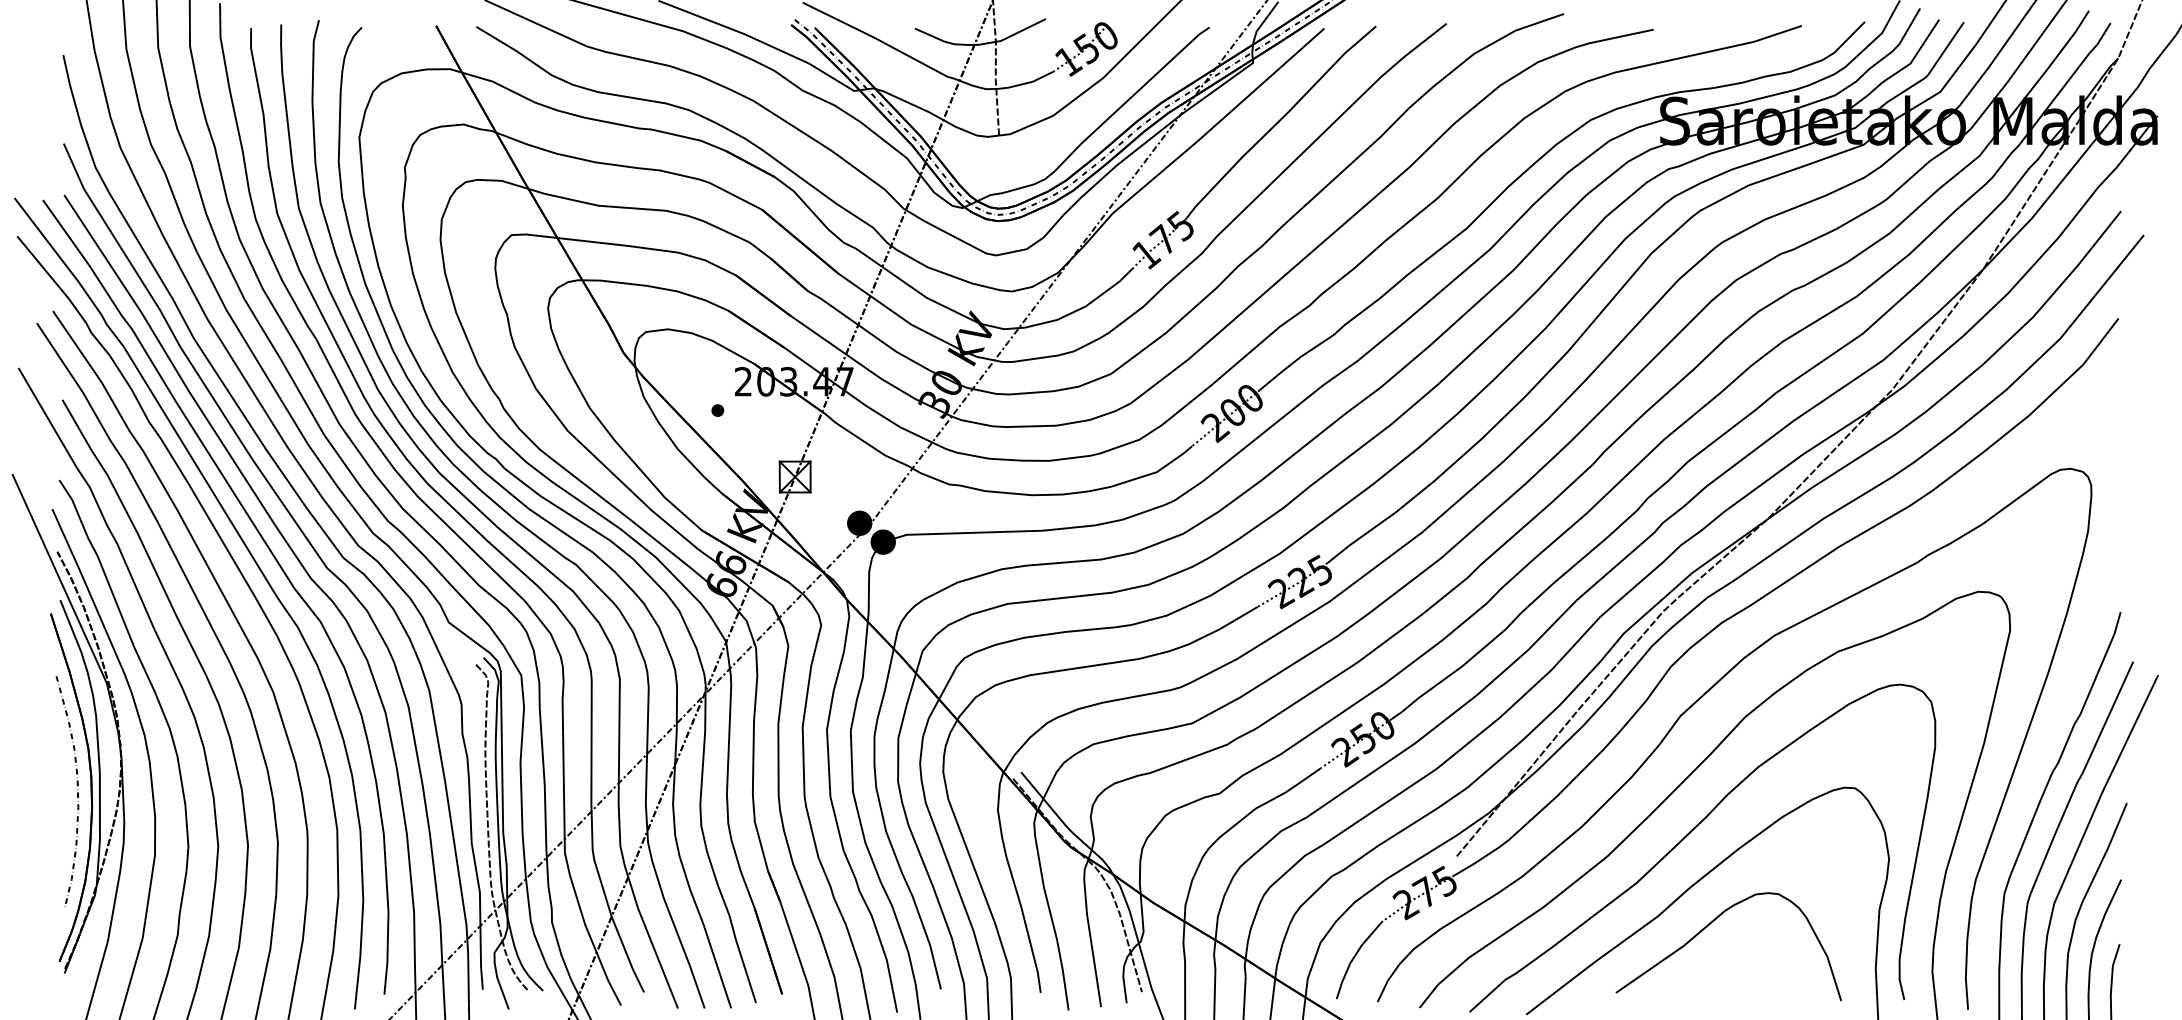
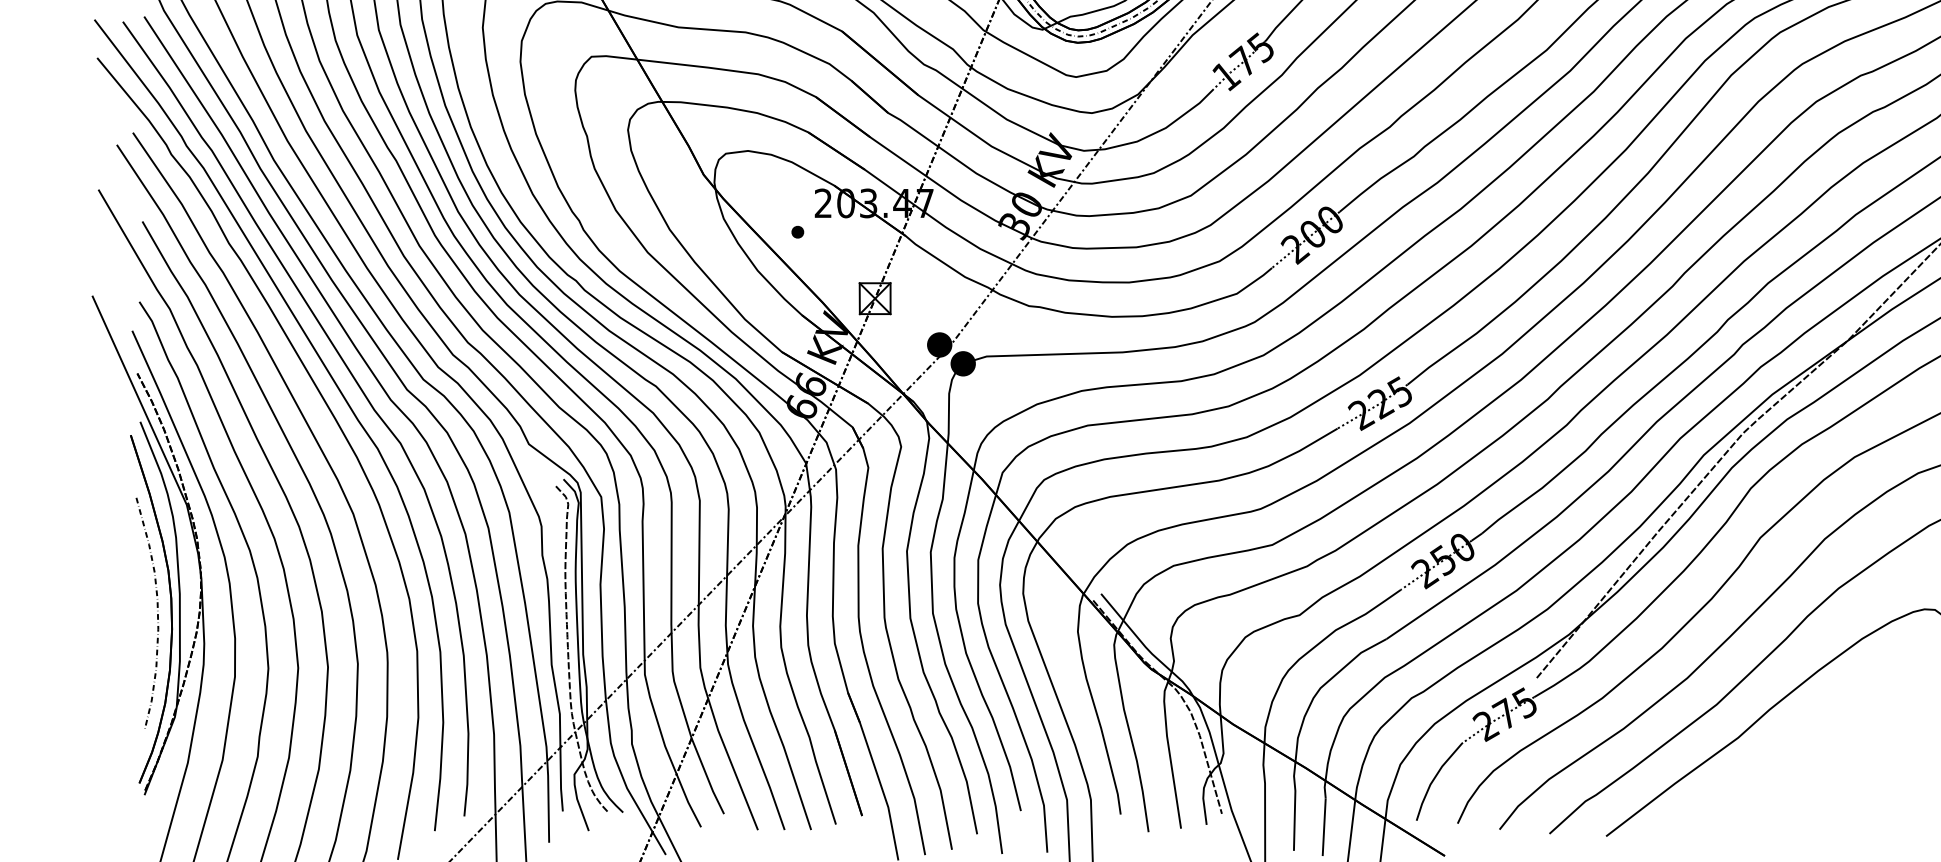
curve: (1708, 926) -> (1788, 748), removed

